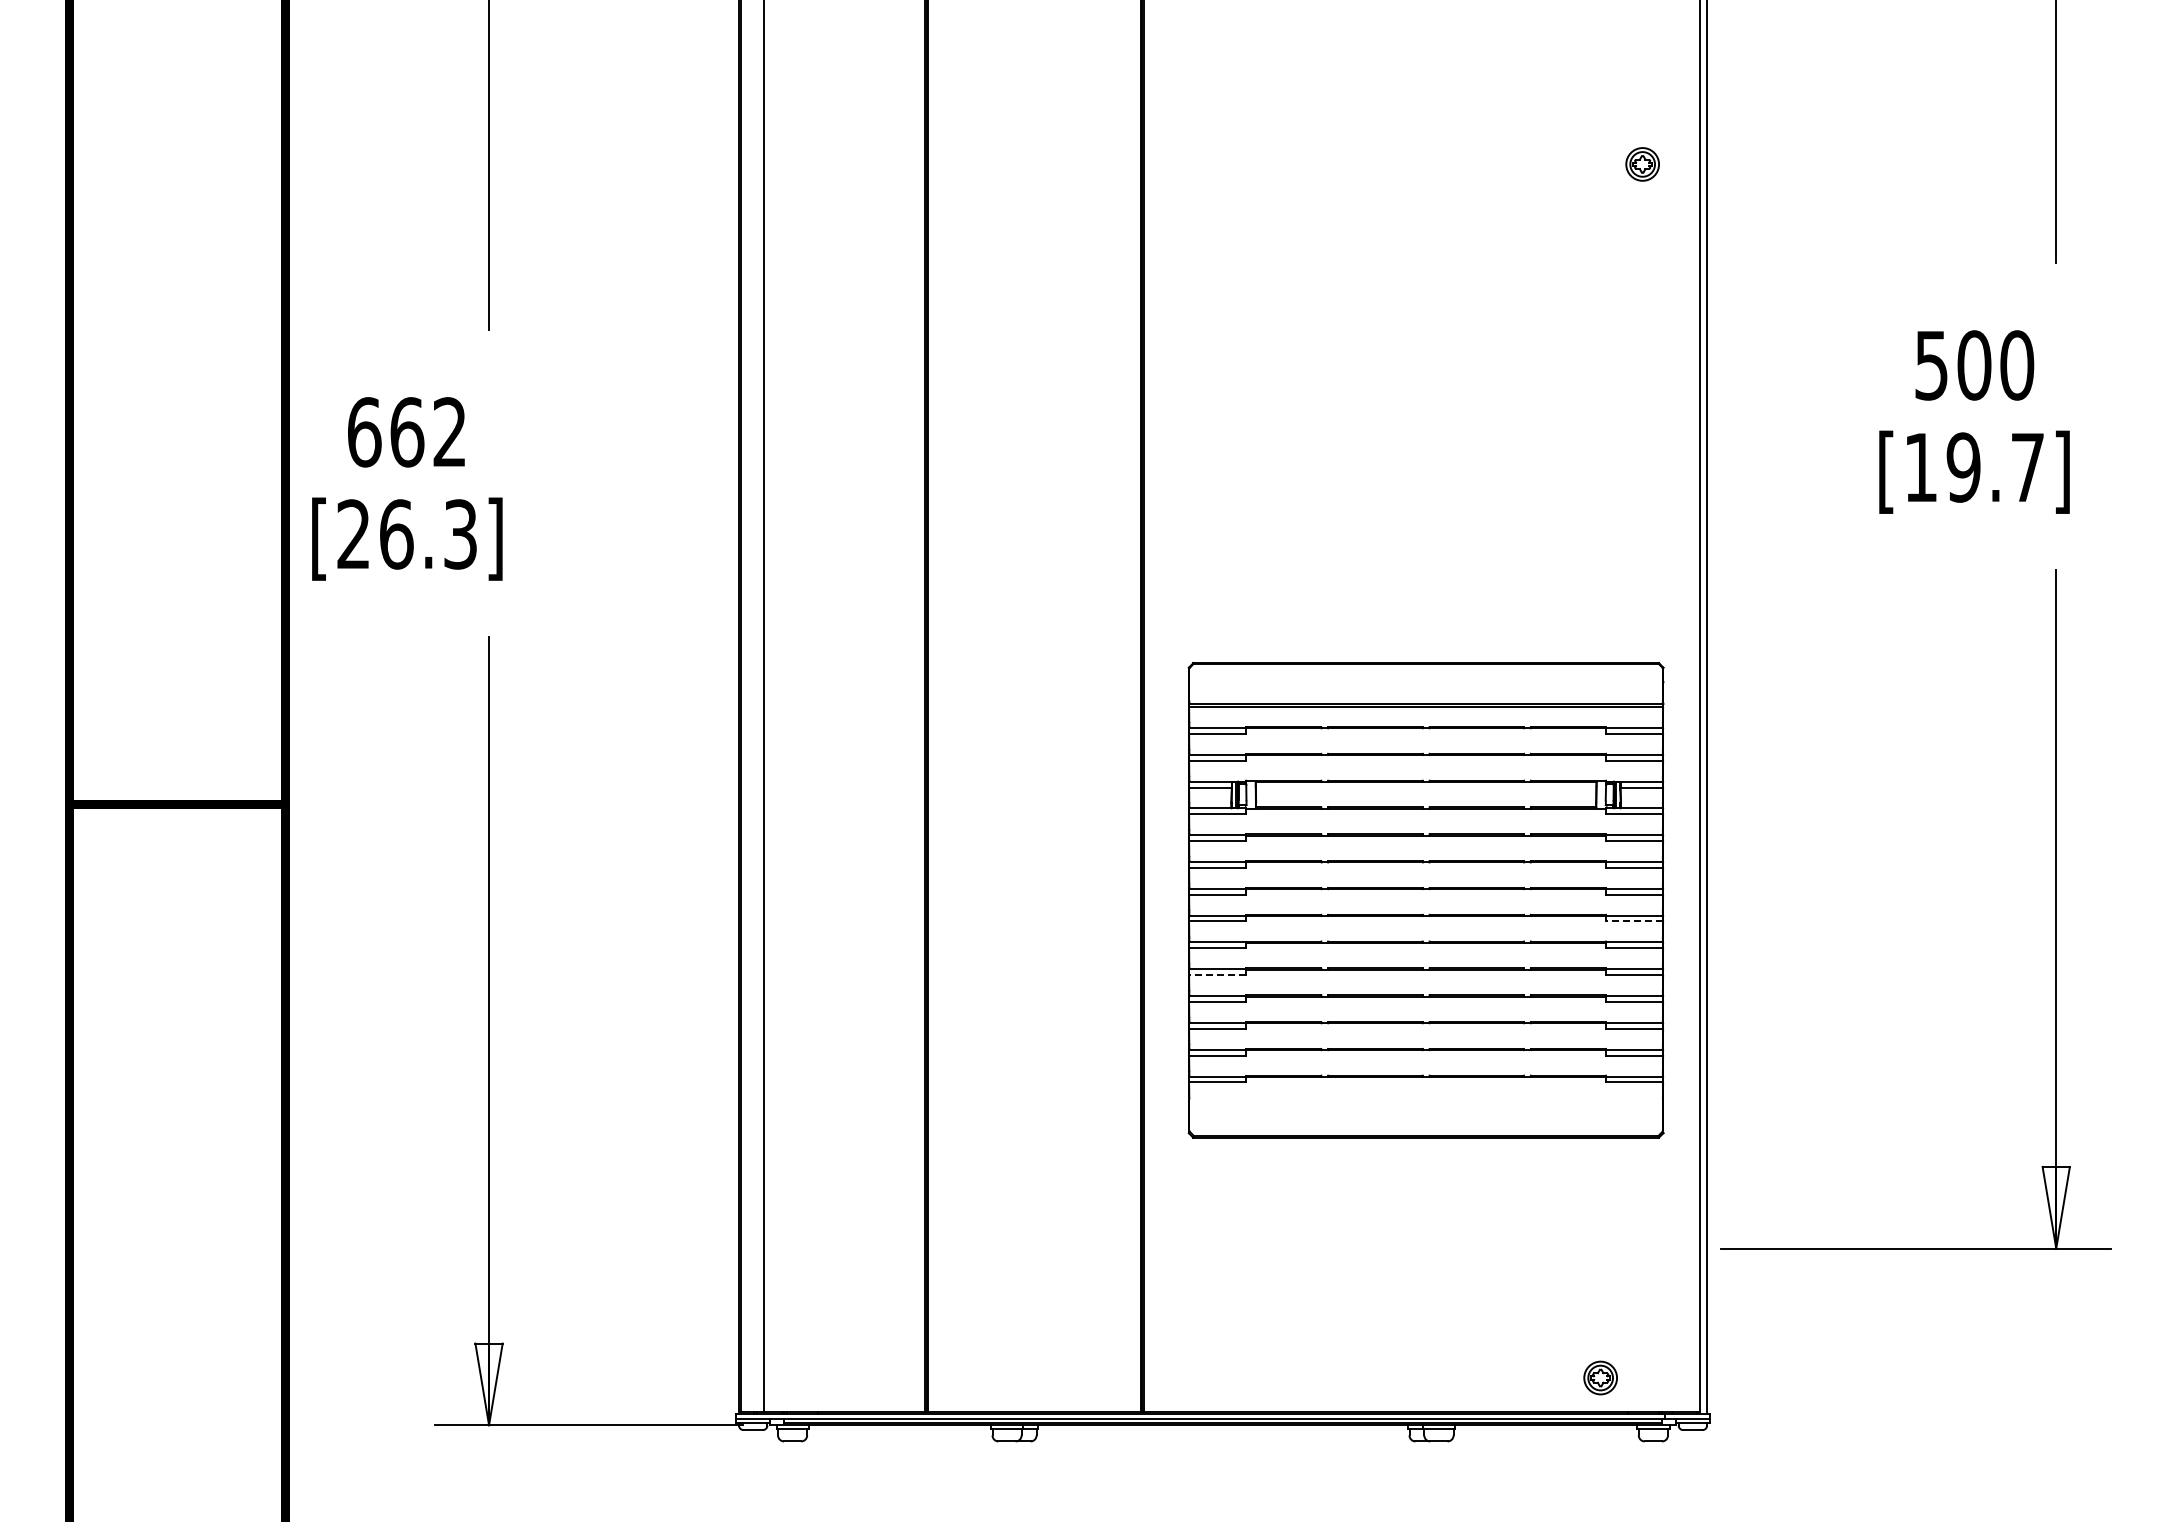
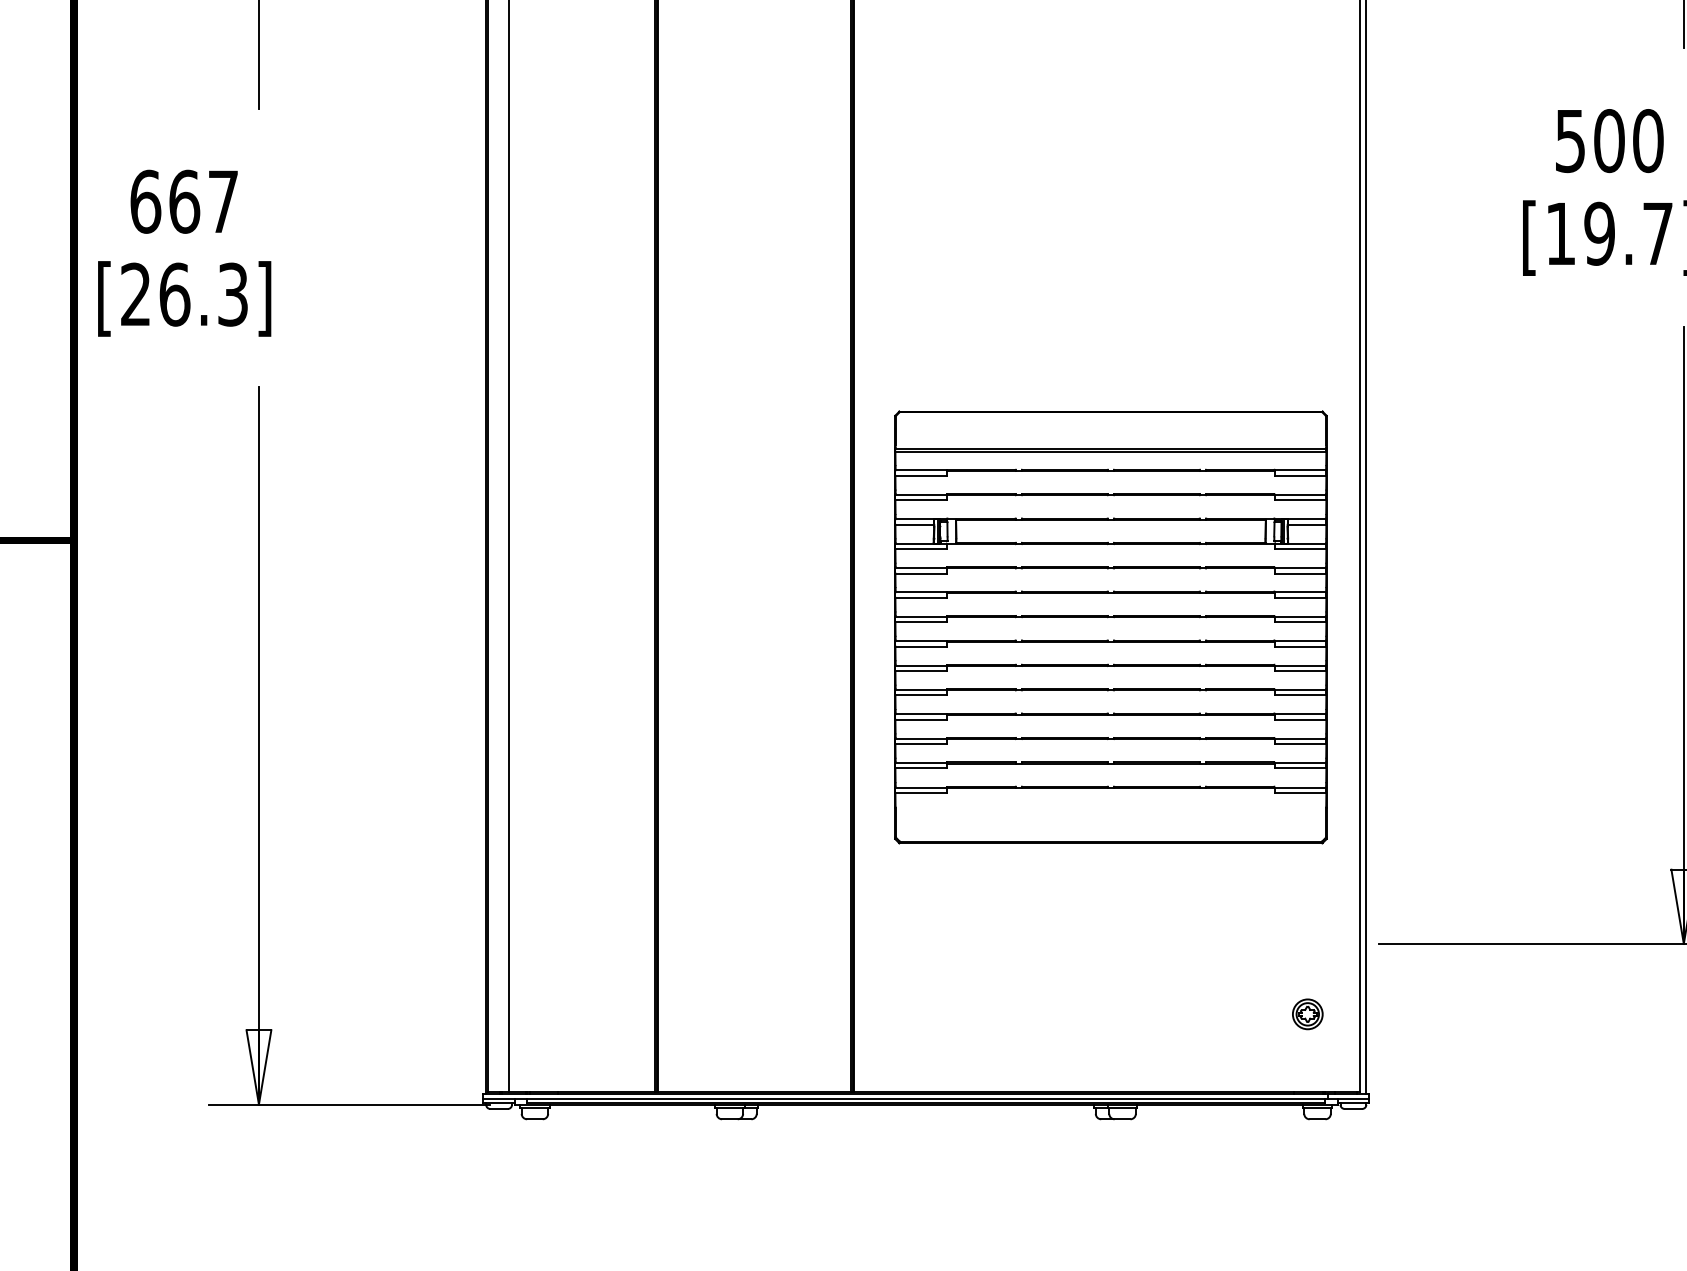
text: (449, 431) -> (222, 201), 662 -> 667
line: (1634, 921) -> (1300, 646), dashed -> solid
line: (1217, 975) -> (921, 695), dashed -> solid
part: (1600, 1377) -> (1307, 1013), moved

